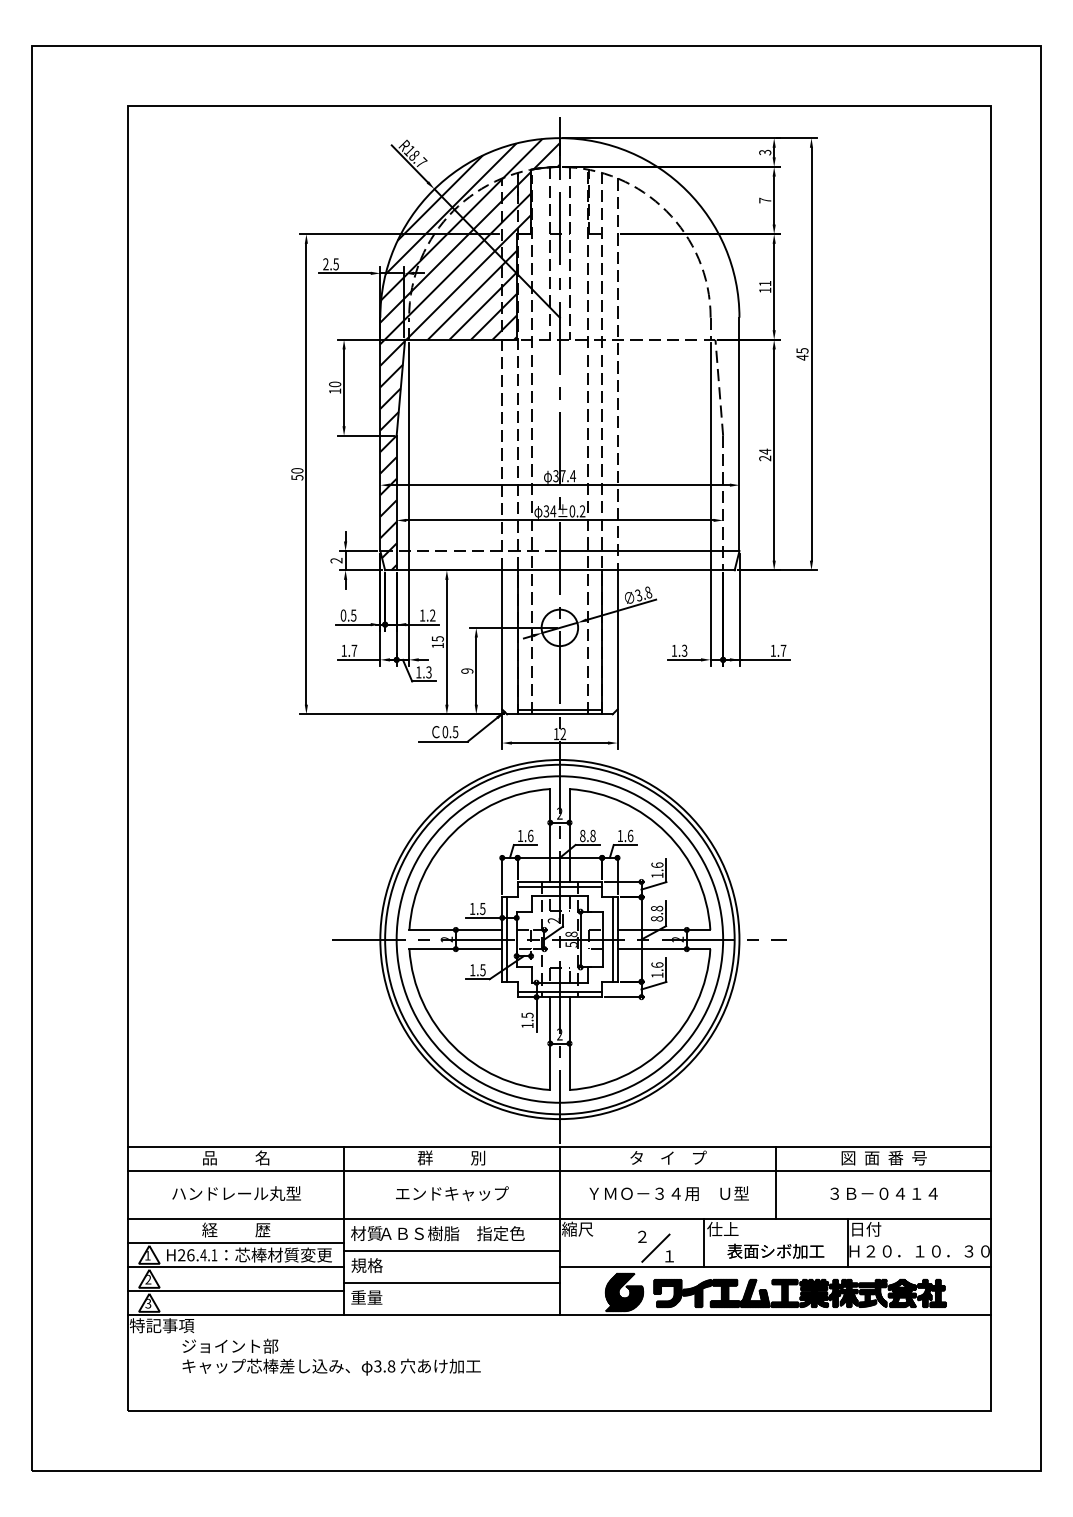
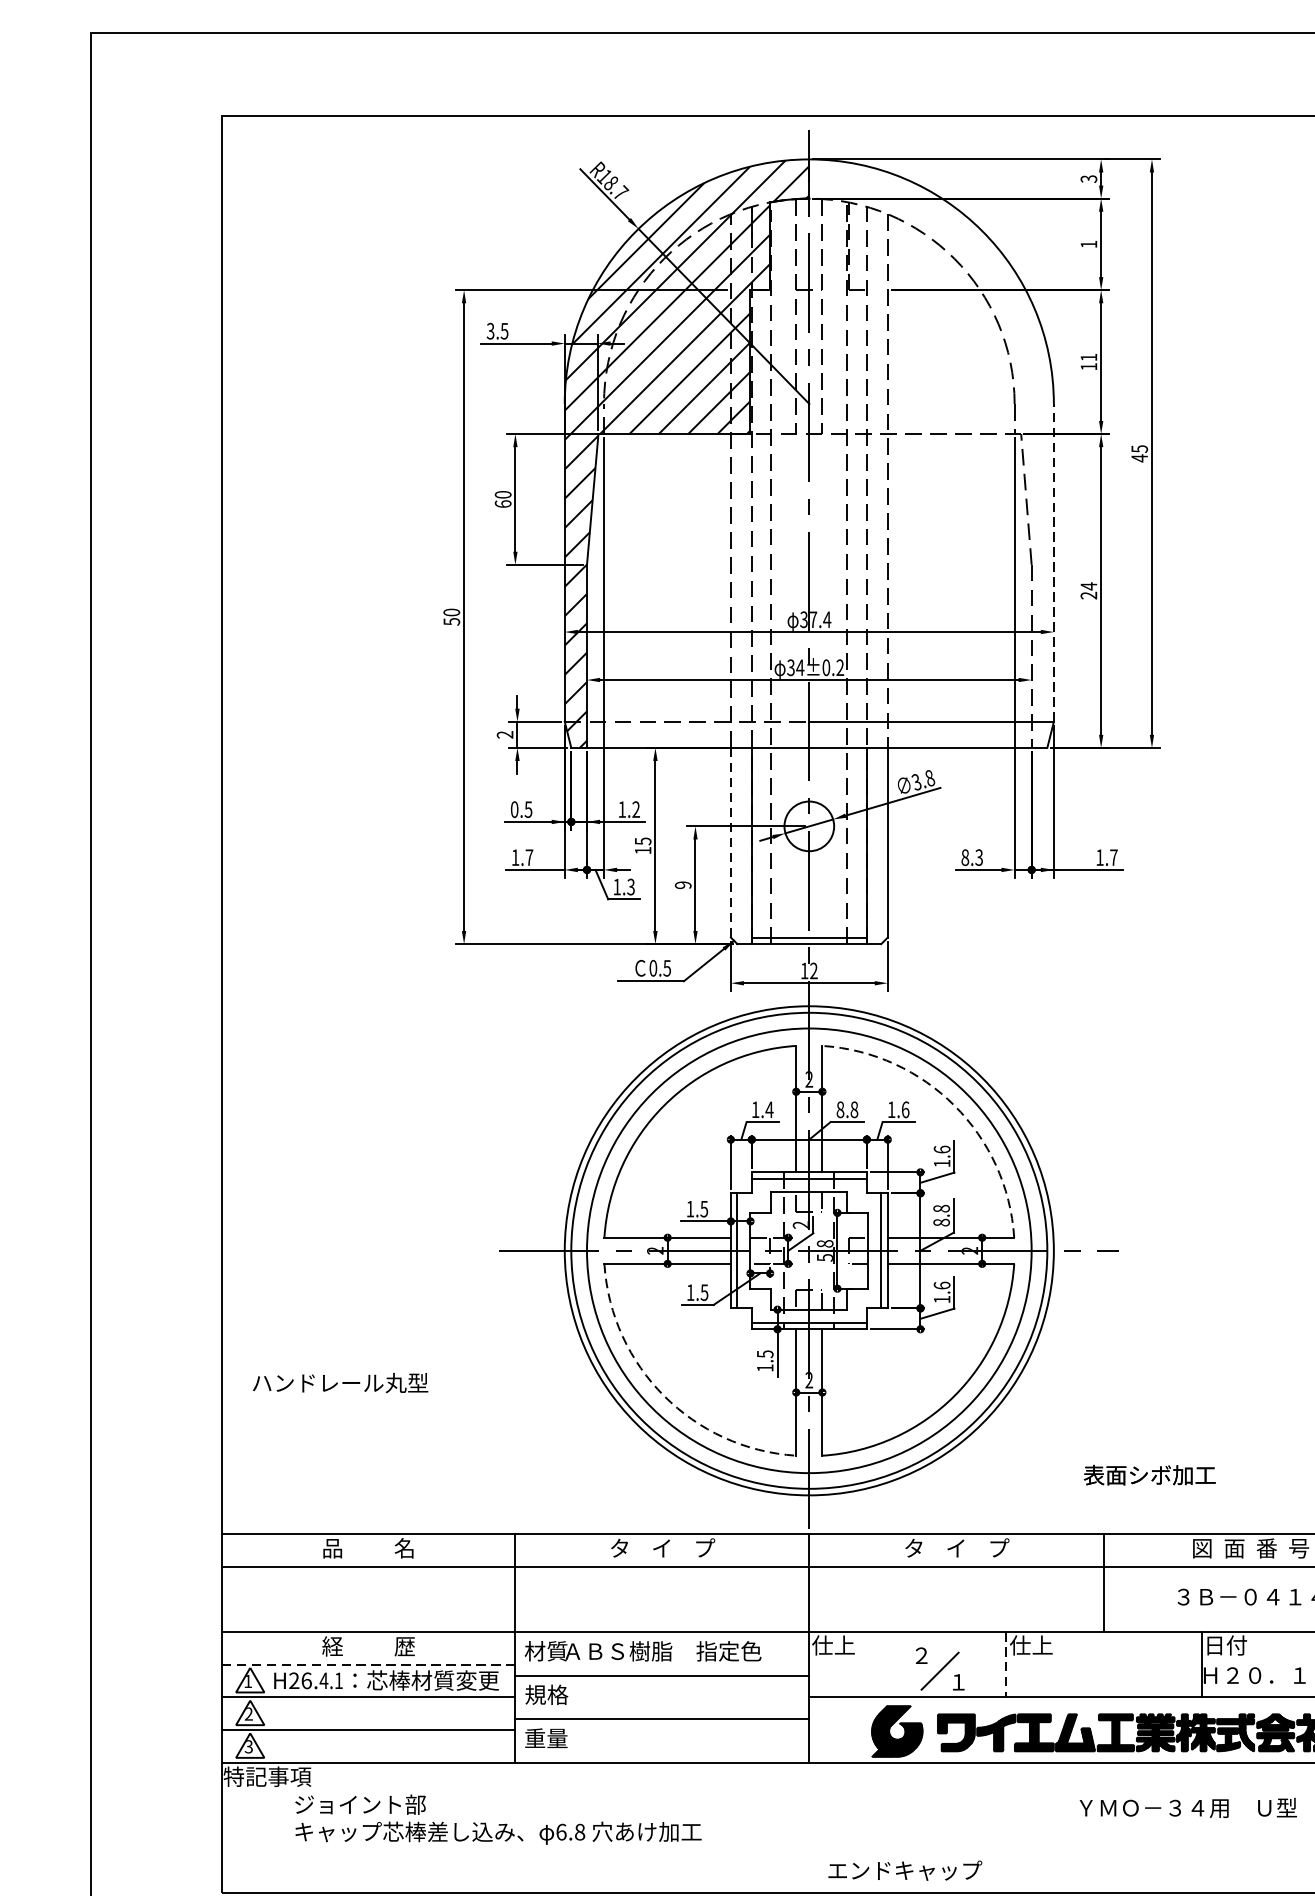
text: (765, 200) -> (1089, 244), 7 -> 1
text: (325, 264) -> (490, 331), 2.5 -> 3.5
text: (335, 390) -> (503, 503), 10 -> 60
line: (739, 434) -> (1053, 563), solid -> dashed
line: (502, 639) -> (731, 842), solid -> dashed
text: (674, 650) -> (965, 857), 1.3 -> 8.3
arc: (666, 832) -> (954, 1105), solid -> dashed
text: (530, 835) -> (769, 1109), 1.6 -> 1.4
arc: (453, 1046) -> (664, 1396), solid -> dashed
text: (452, 1157) -> (663, 1547), 群          別 -> タ    イ    プ
text: (236, 1193) -> (340, 1382), moved
text: (452, 1193) -> (905, 1870), moved
text: (668, 1193) -> (1187, 1807), moved
text: (577, 1228) -> (833, 1644), 縮尺 -> 仕上
line: (236, 1243) -> (368, 1664), solid -> dashed
line: (703, 1243) -> (1004, 1664), solid -> dashed
text: (775, 1250) -> (1149, 1474), moved
text: (377, 1366) -> (560, 1832), 3.8 -> 6.8

